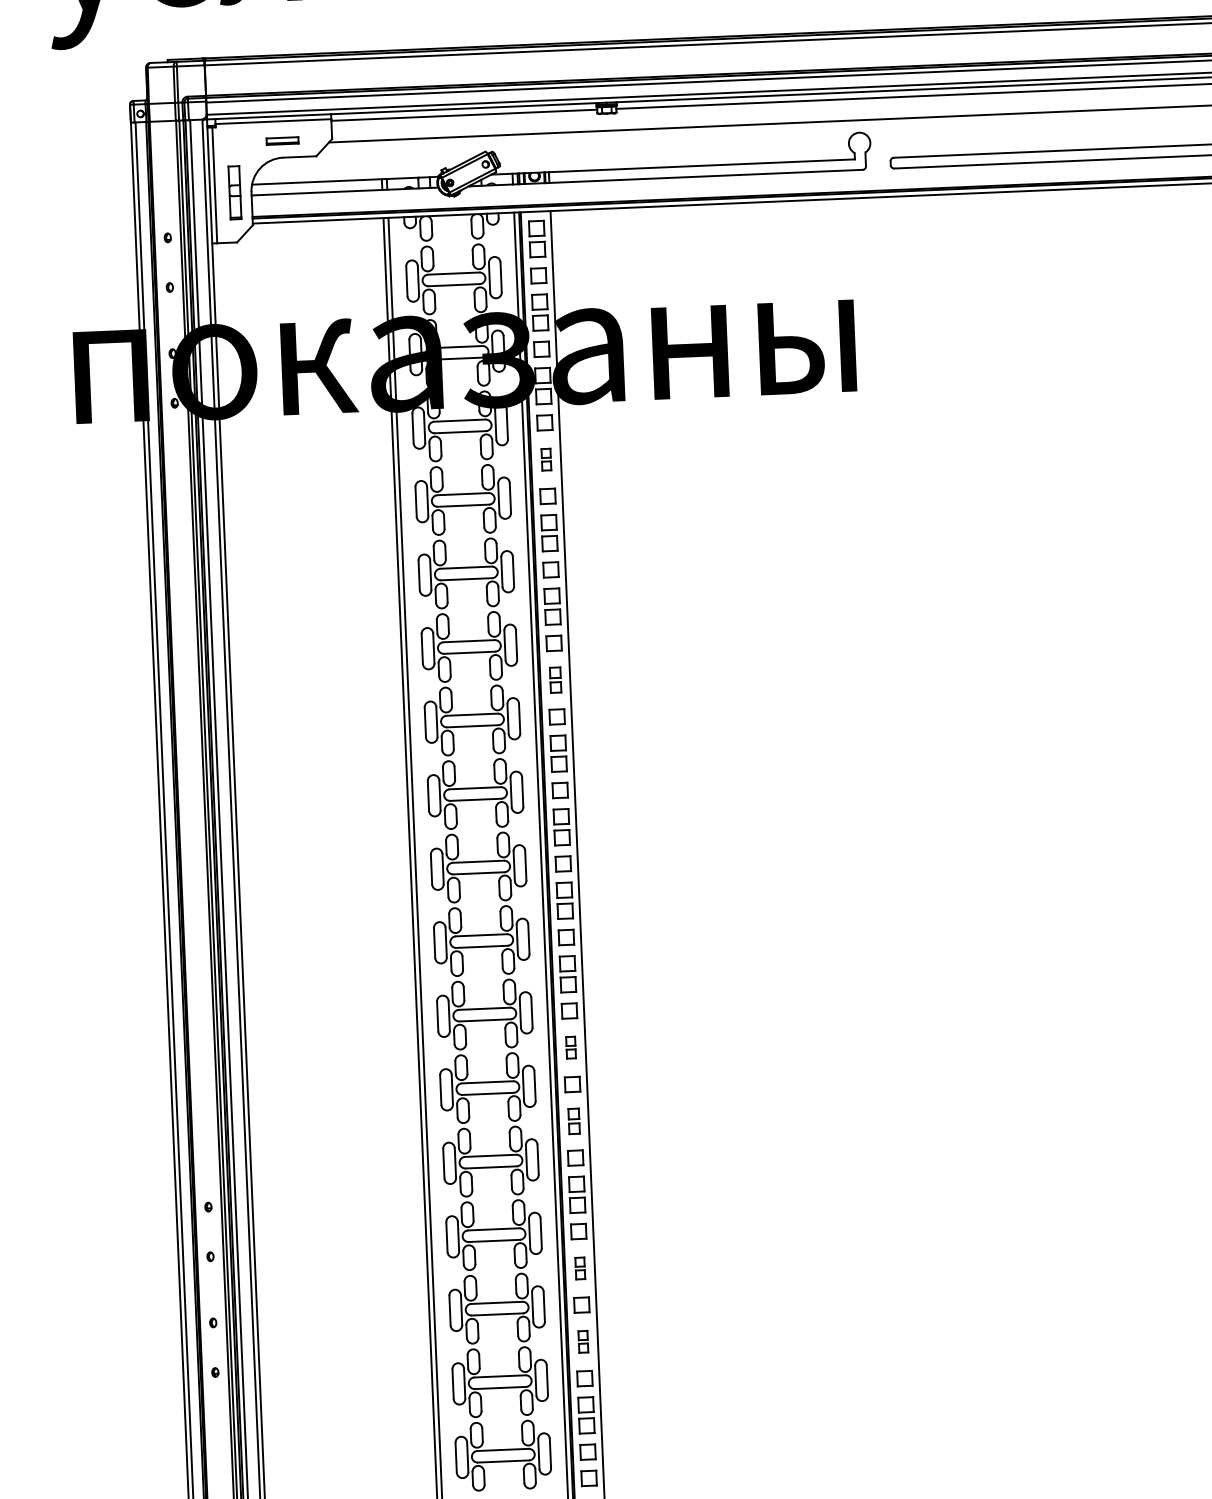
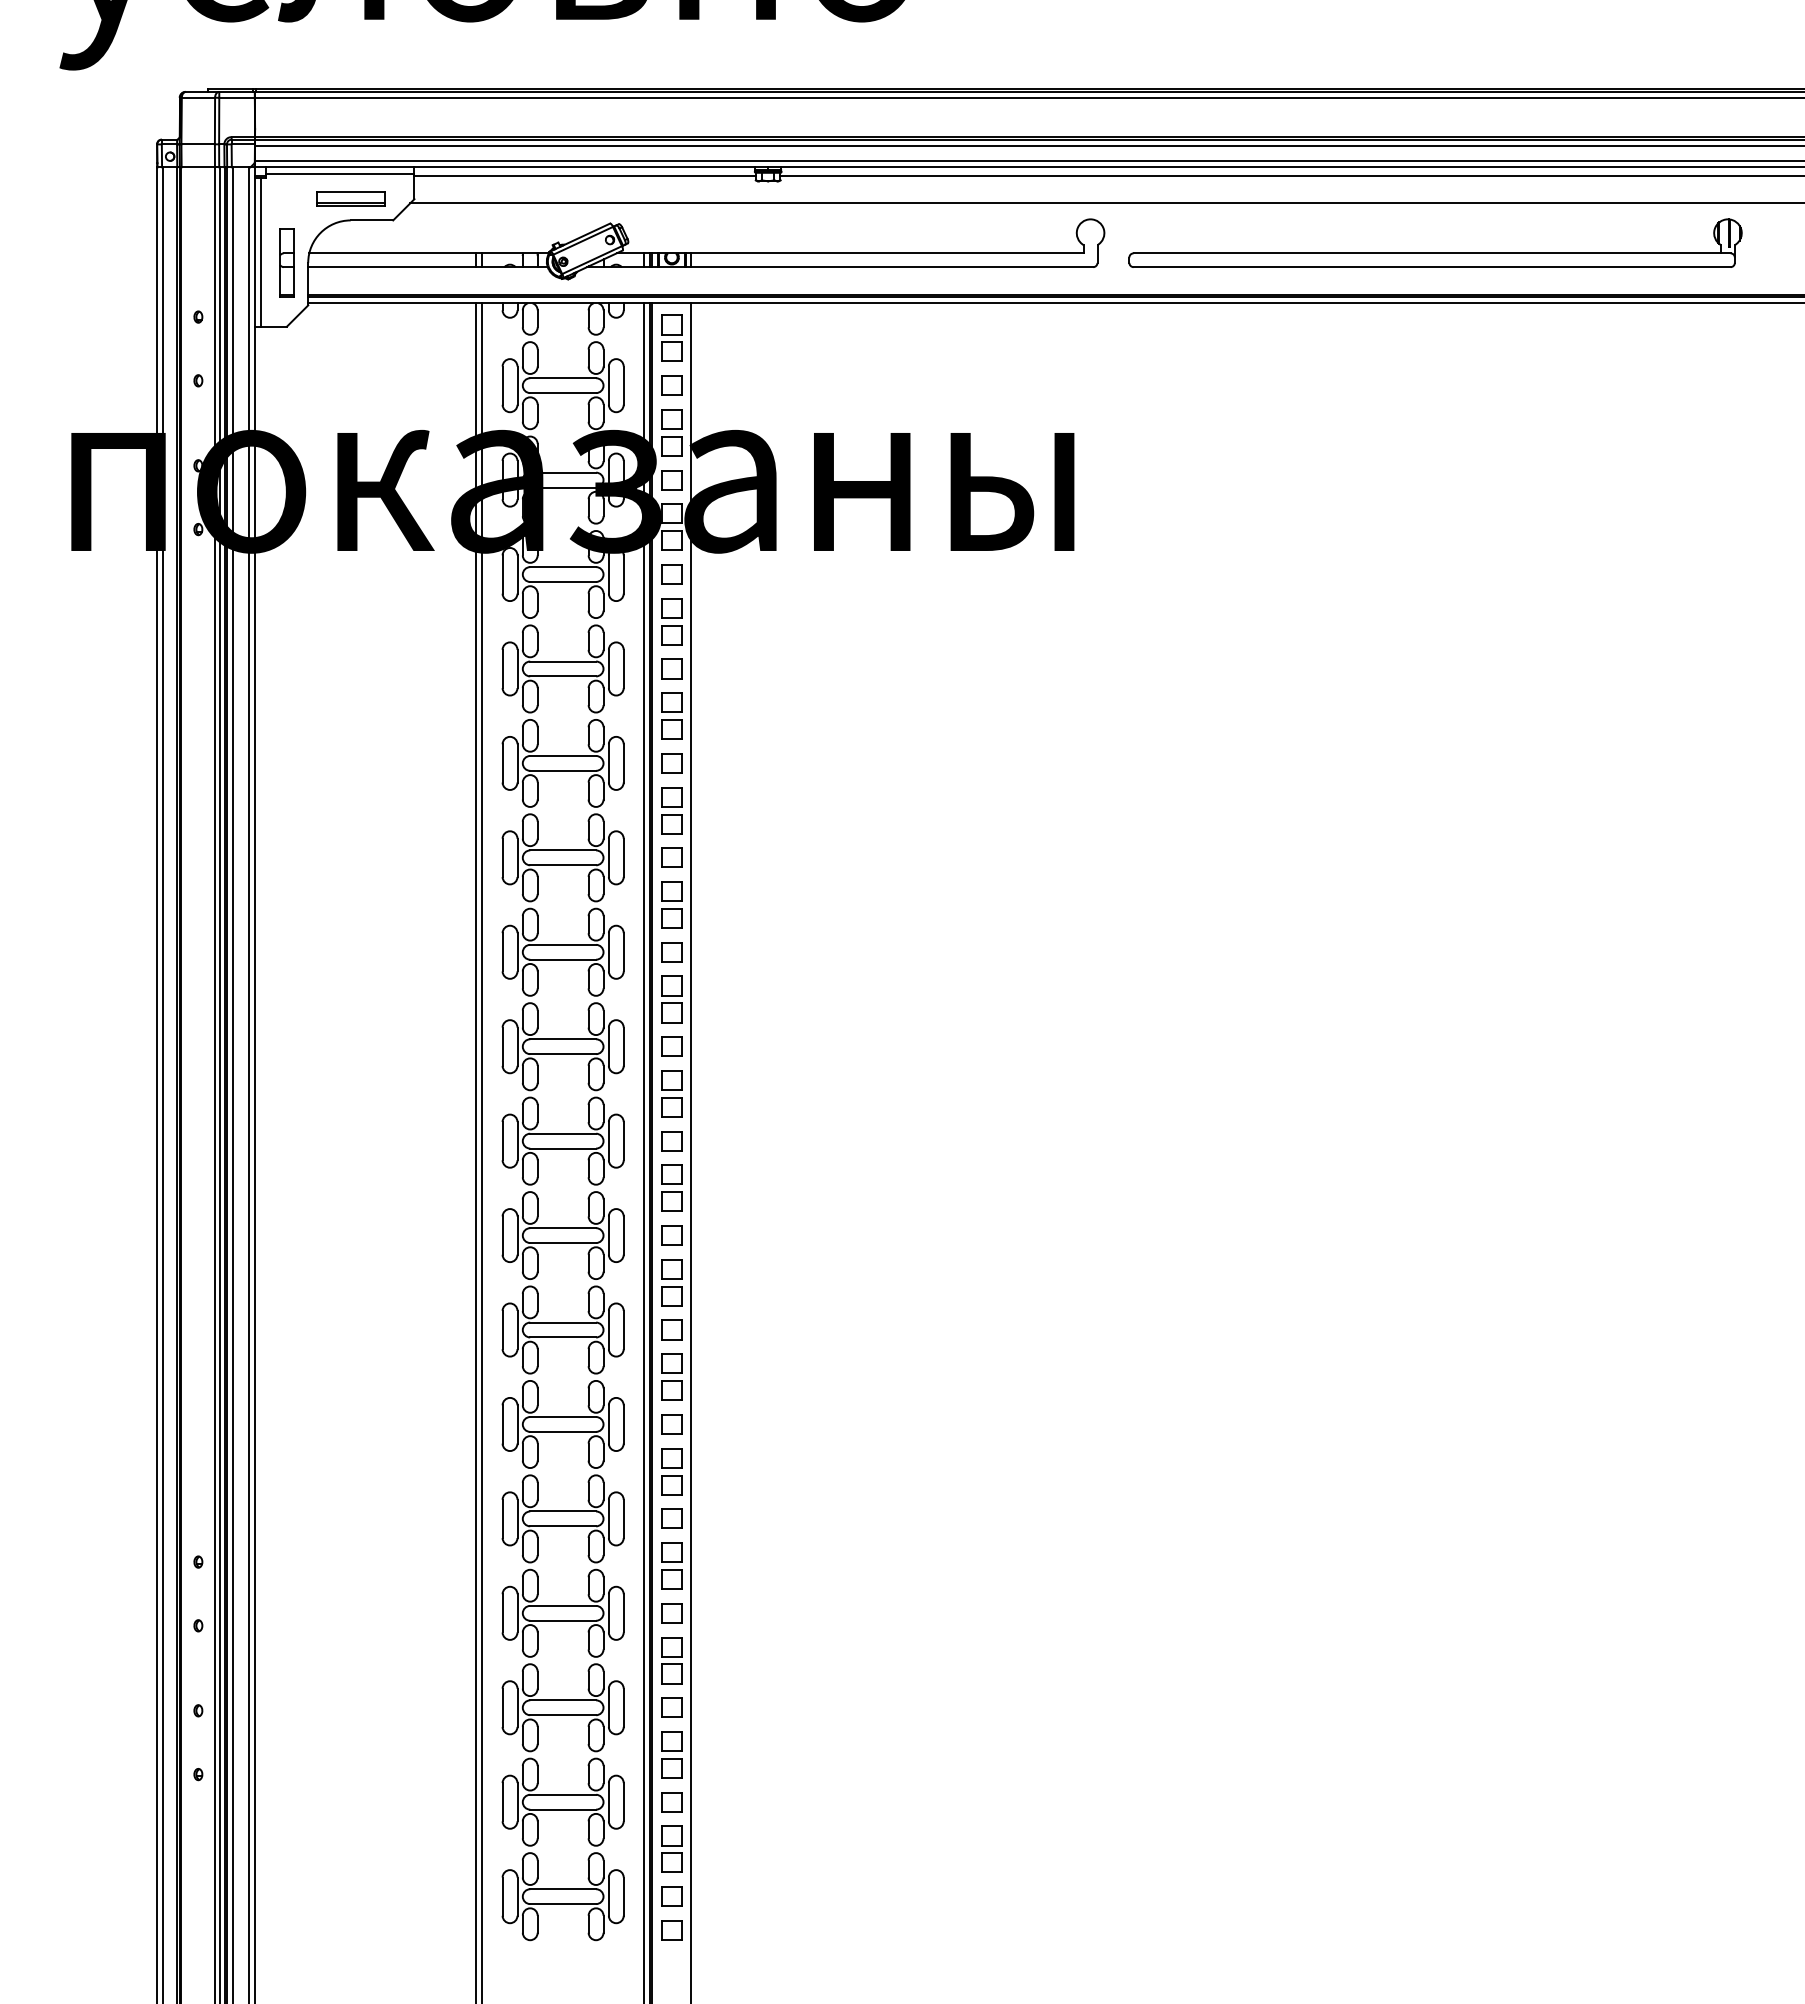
part: (282, 140) -> (350, 198), size x1.67
part: (546, 459) -> (671, 621), size x1.67
part: (555, 679) -> (671, 904), size x1.43
part: (570, 1047) -> (671, 1376), size x1.67
part: (573, 1121) -> (671, 1471), size x1.43
part: (579, 1268) -> (671, 1660), size x1.67
part: (583, 1341) -> (671, 1754), size x1.67

